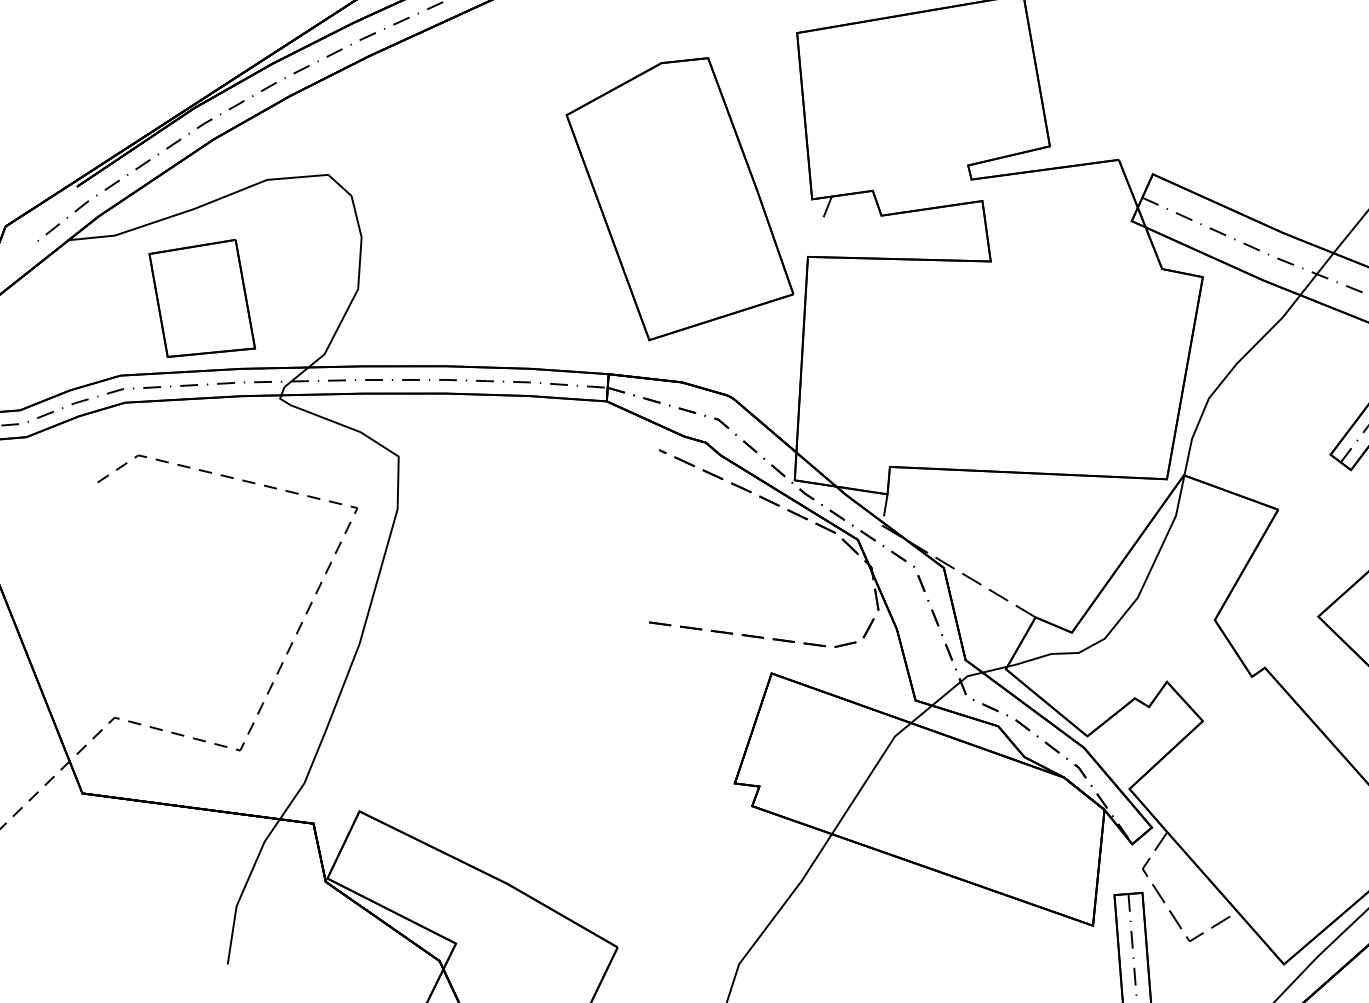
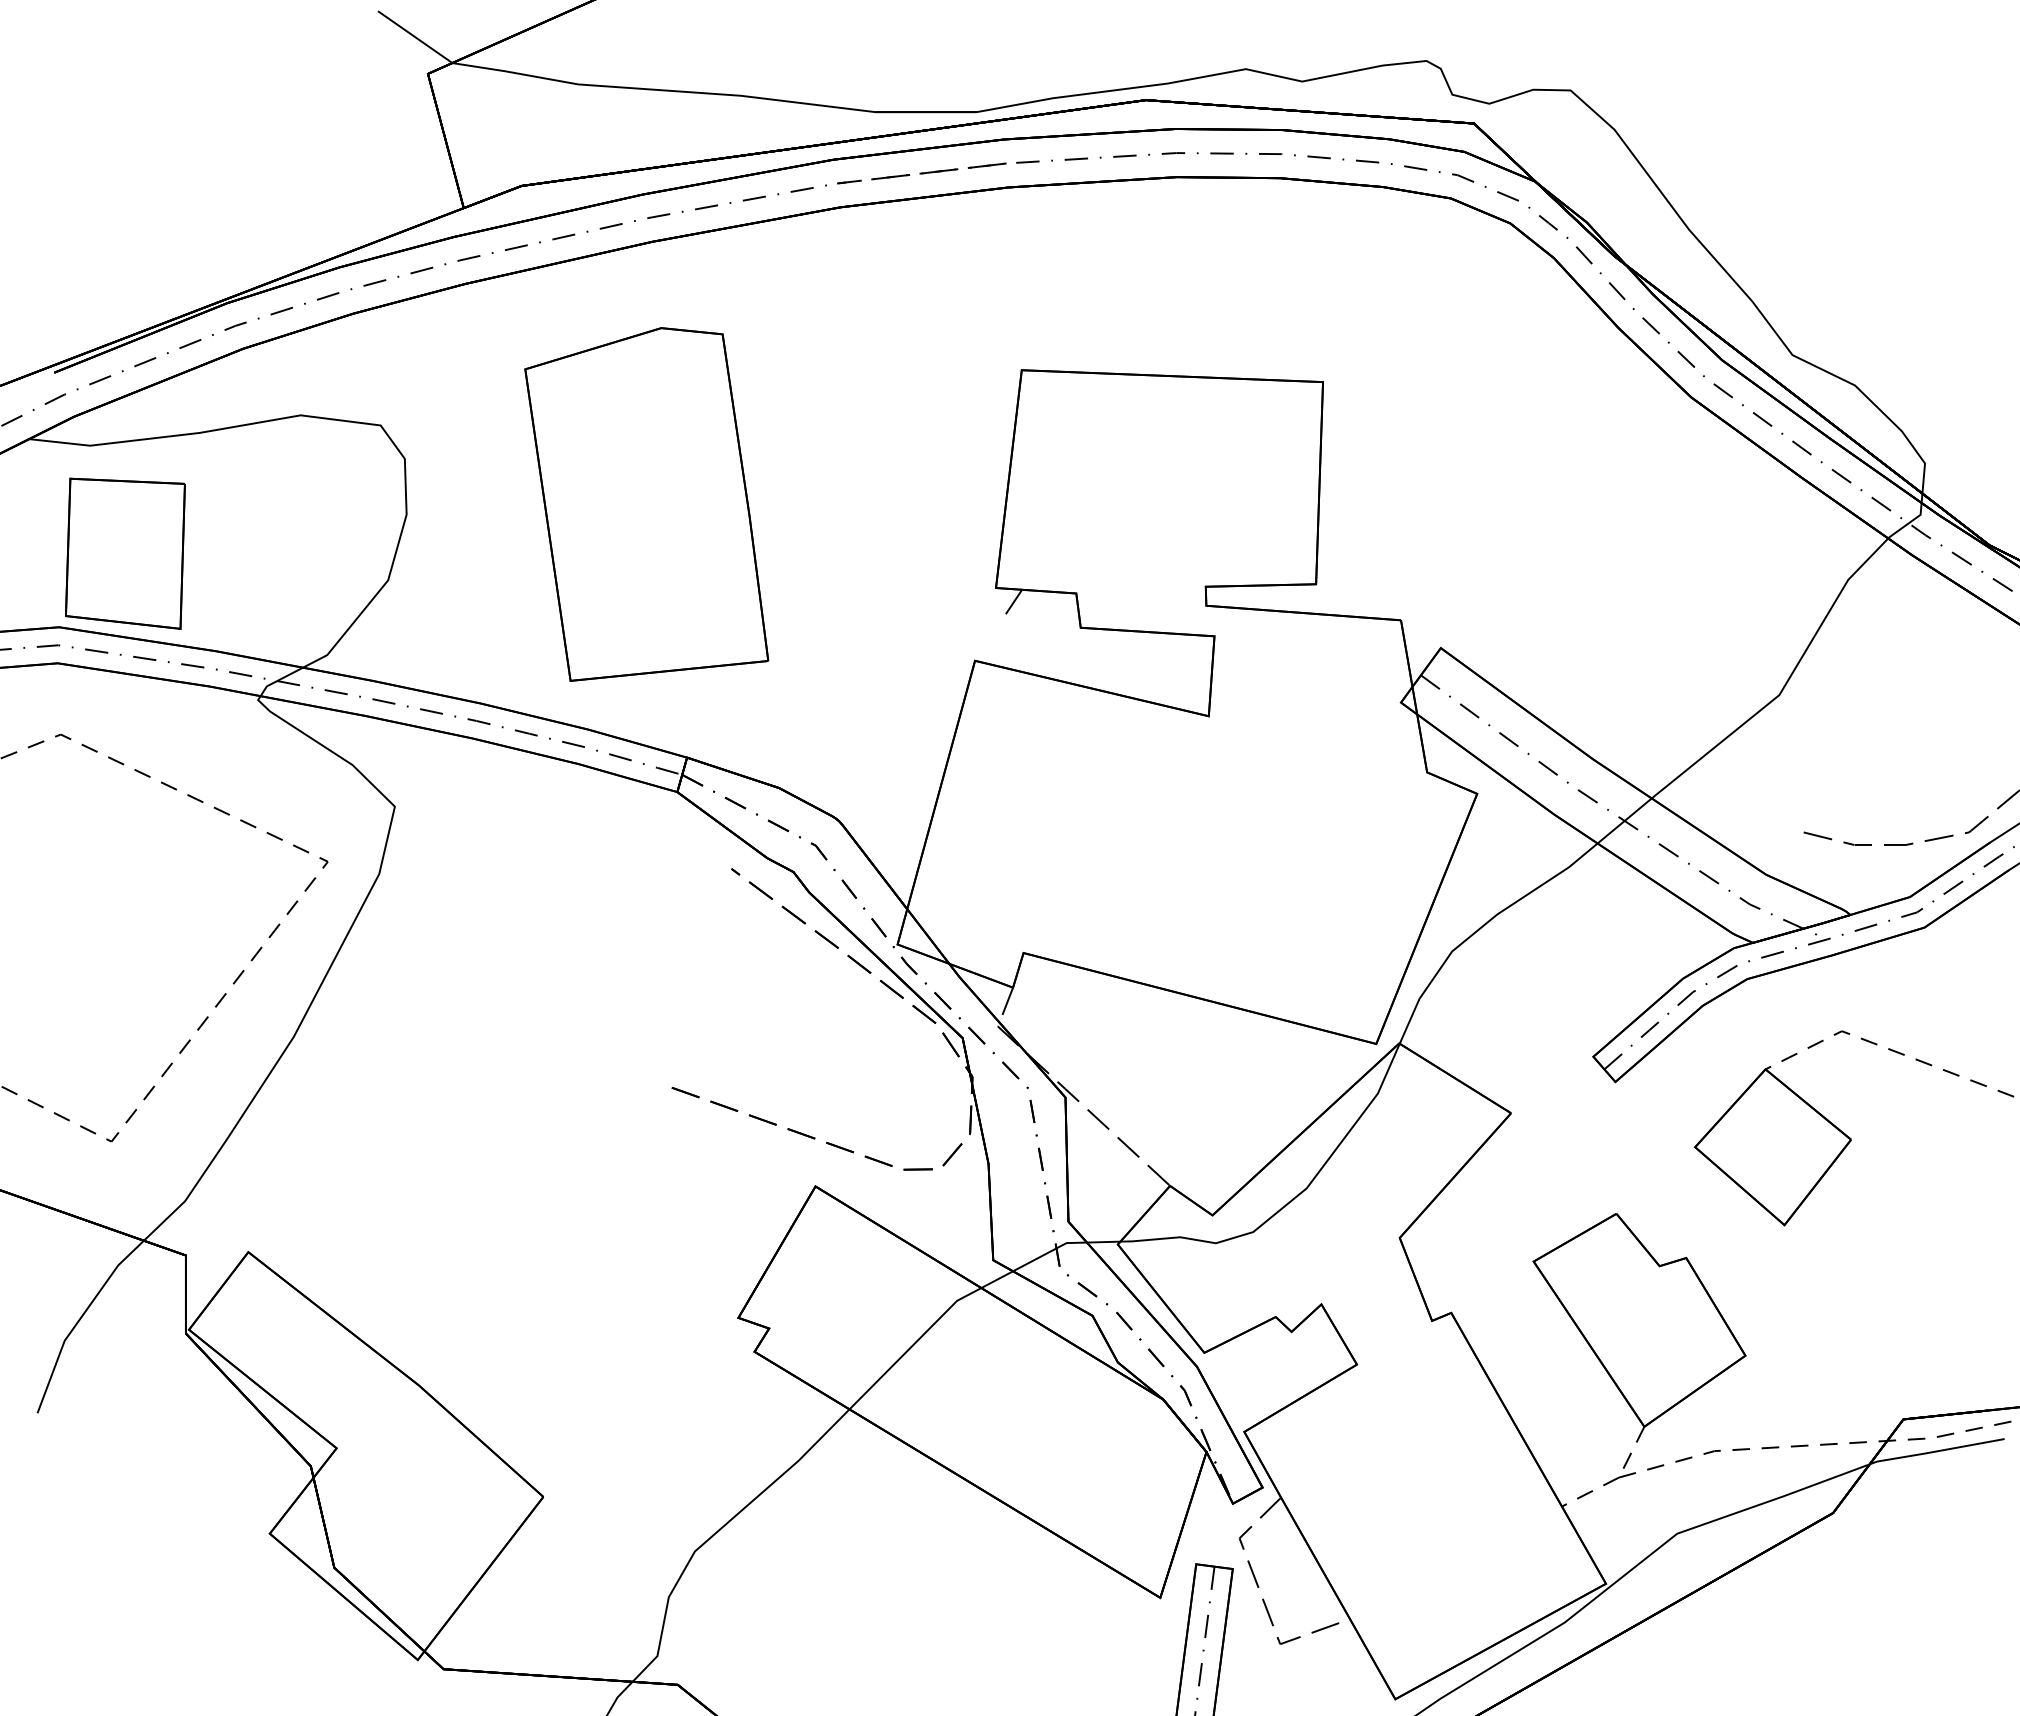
part: (678, 196) -> (646, 504), moved
part: (202, 301) -> (125, 553), moved

